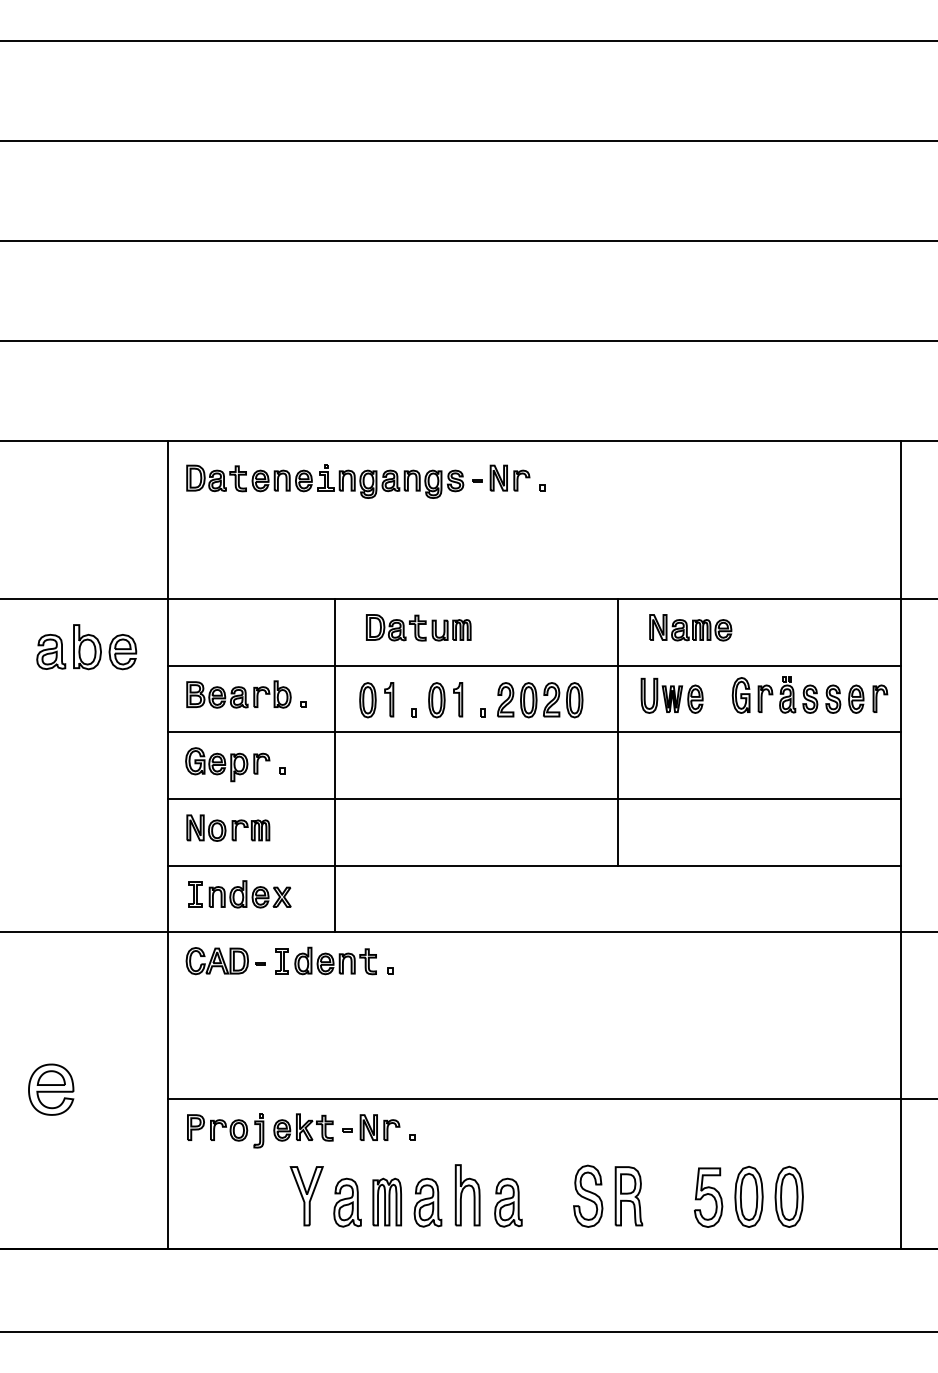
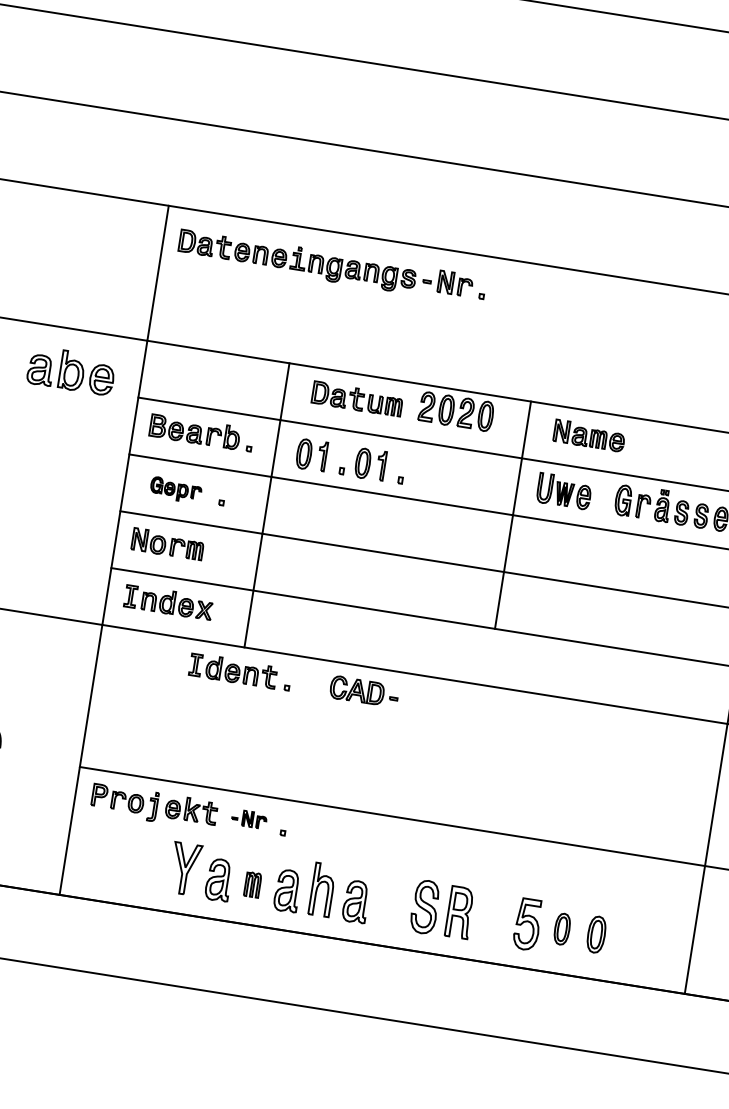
part: (540, 700) -> (456, 411), moved
part: (227, 764) -> (175, 489), size x0.7
part: (225, 961) -> (364, 692), moved
part: (371, 1127) -> (249, 819), size x0.7
part: (748, 1196) -> (561, 928), size x0.6
part: (788, 1196) -> (596, 934), size x0.7
part: (386, 1201) -> (252, 884), size x0.6

